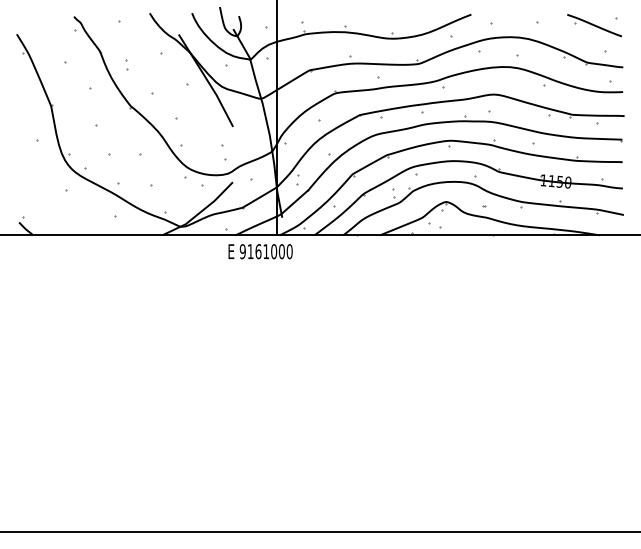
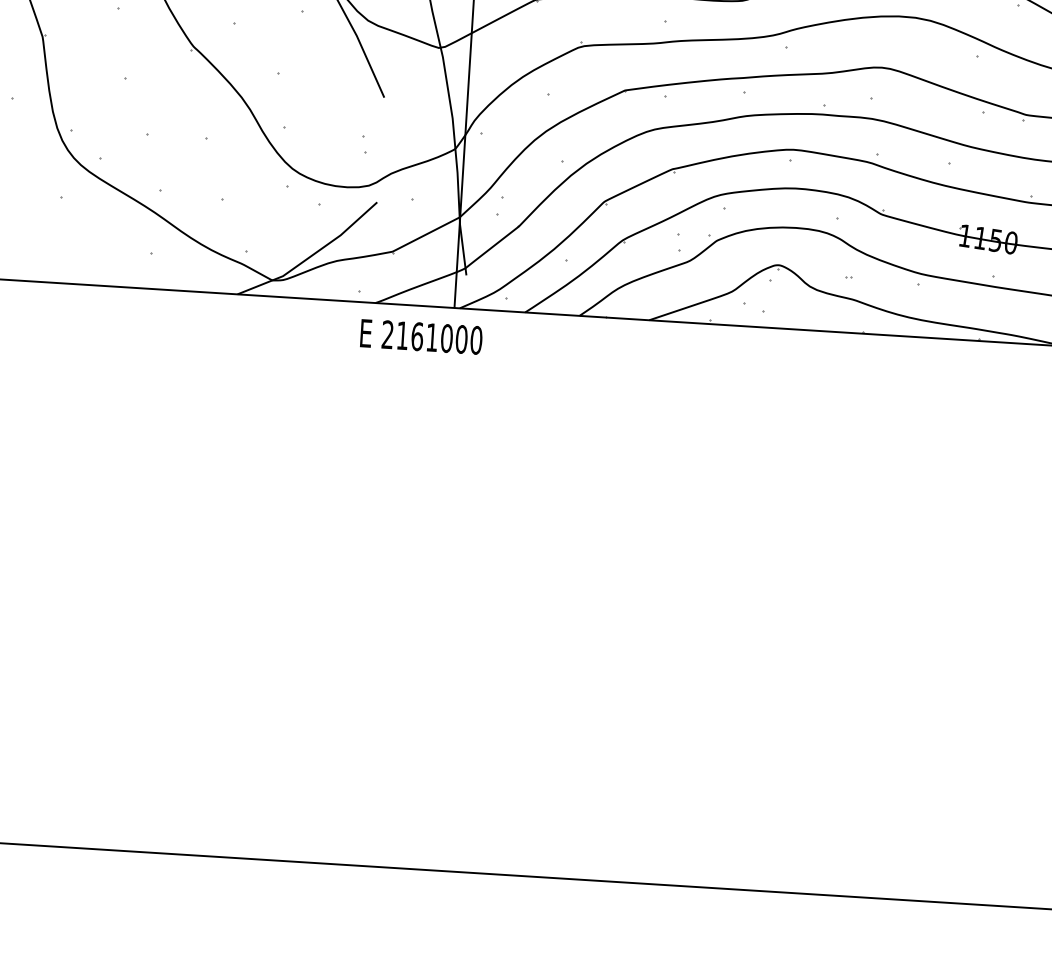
part: (224, 152) -> (364, 145), size x0.62
text: (242, 251) -> (387, 334), 9161000 -> 2161000

